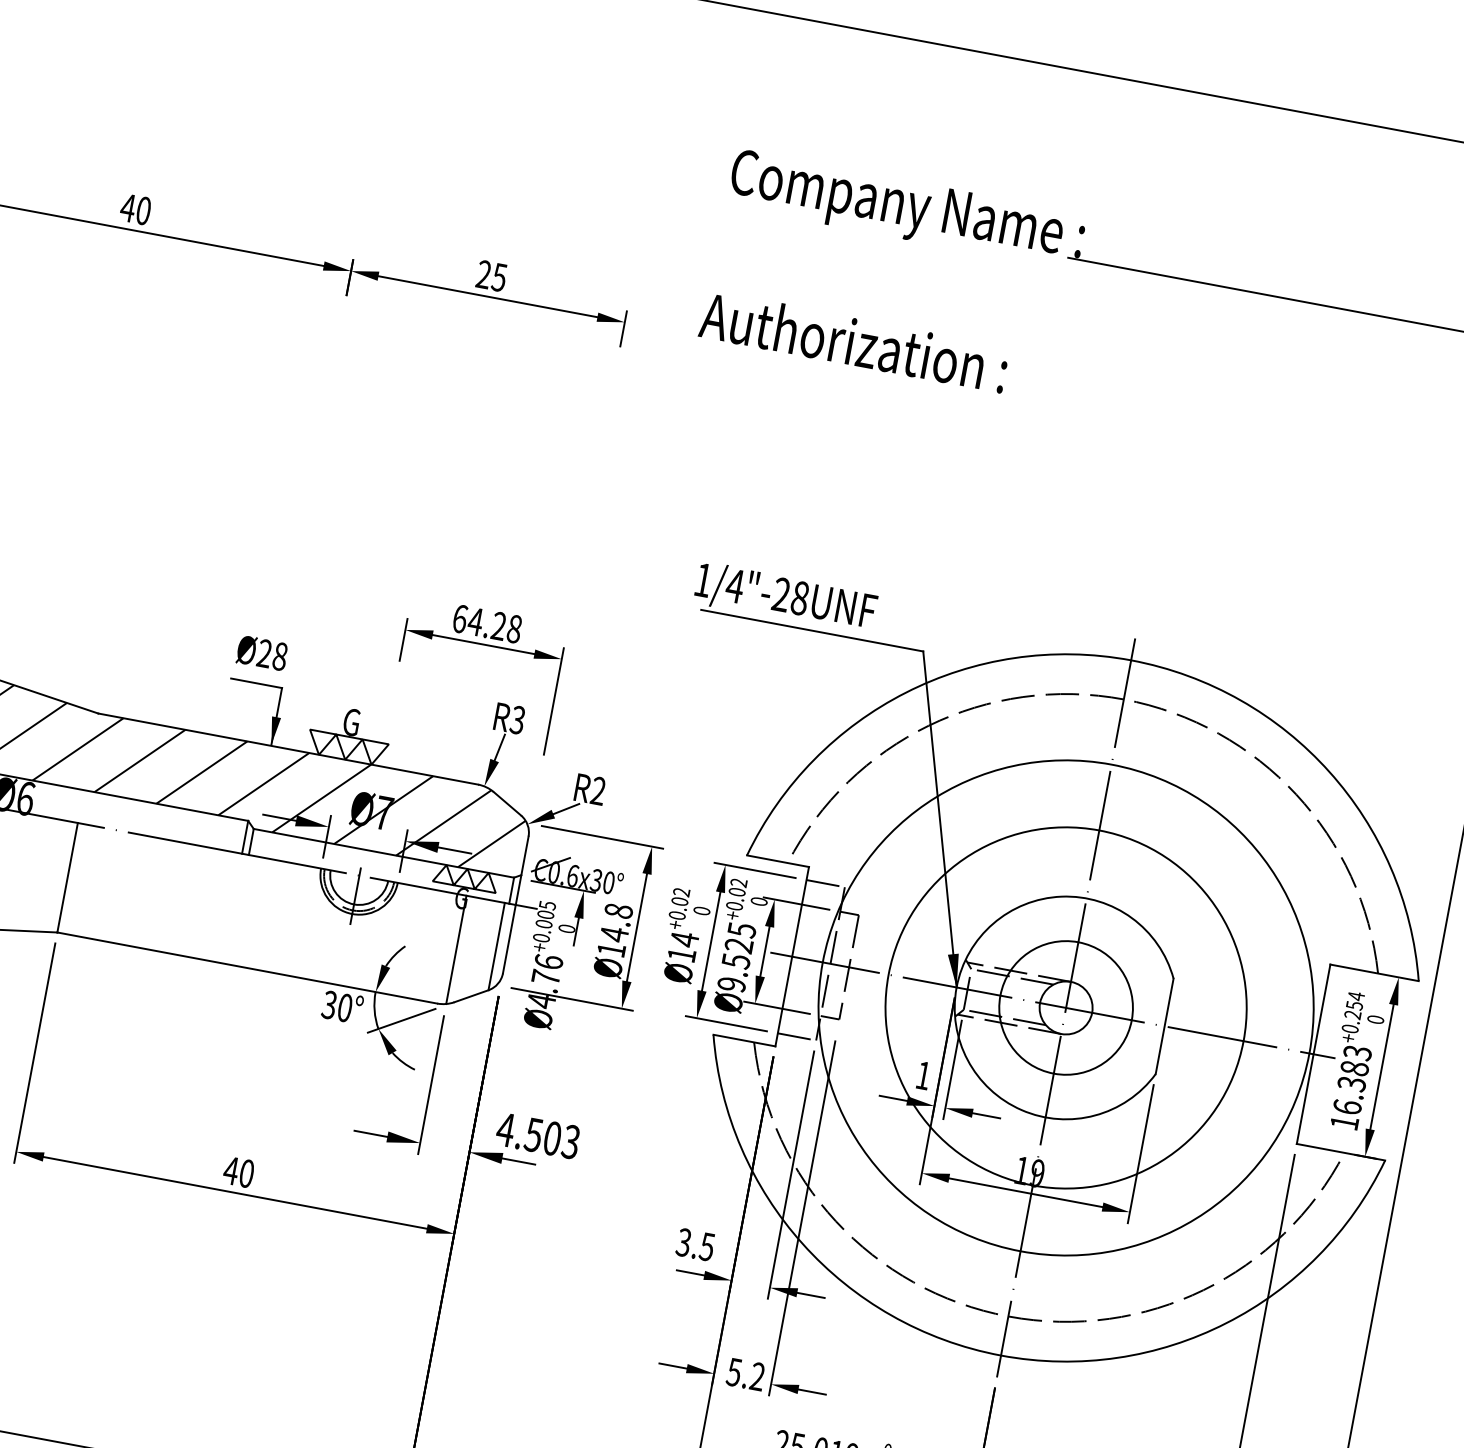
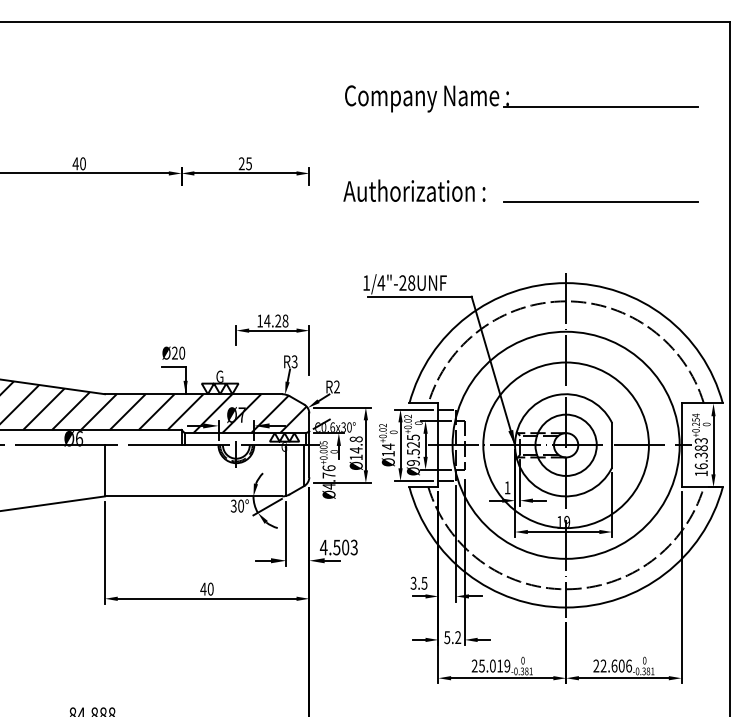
text: (854, 341) -> (414, 190), moved
line: (1237, 499) -> (600, 201), added
text: (461, 617) -> (260, 320), 64.28 -> 14.28
text: (280, 657) -> (182, 353), Ø28 -> Ø20

